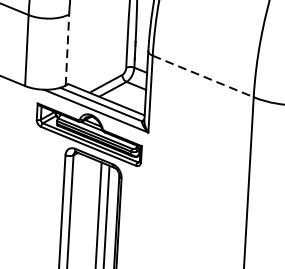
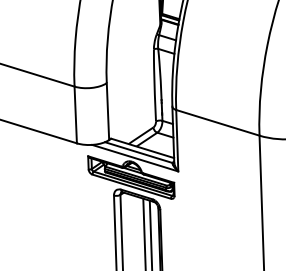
line: (66, 49) -> (107, 111), dashed -> solid
line: (202, 76) -> (217, 122), dashed -> solid

